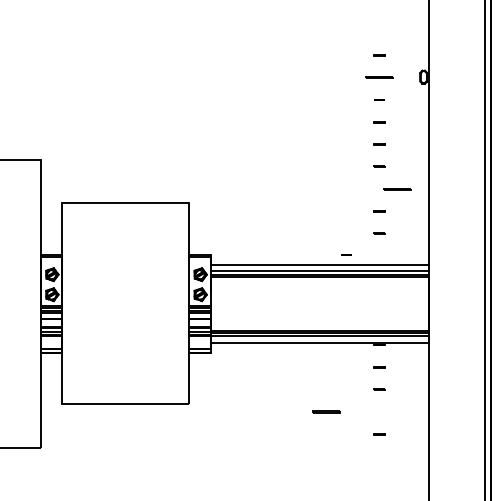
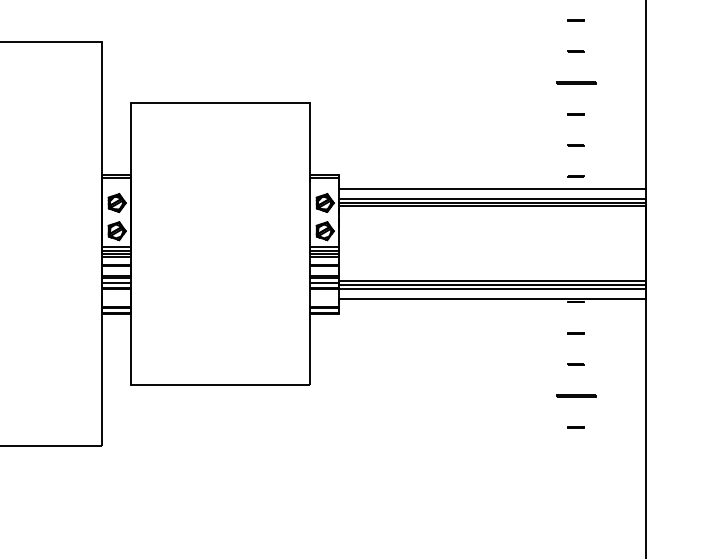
line: (397, 189) -> (576, 83), moved
part: (346, 254) -> (576, 176), moved
line: (326, 411) -> (576, 395), moved

